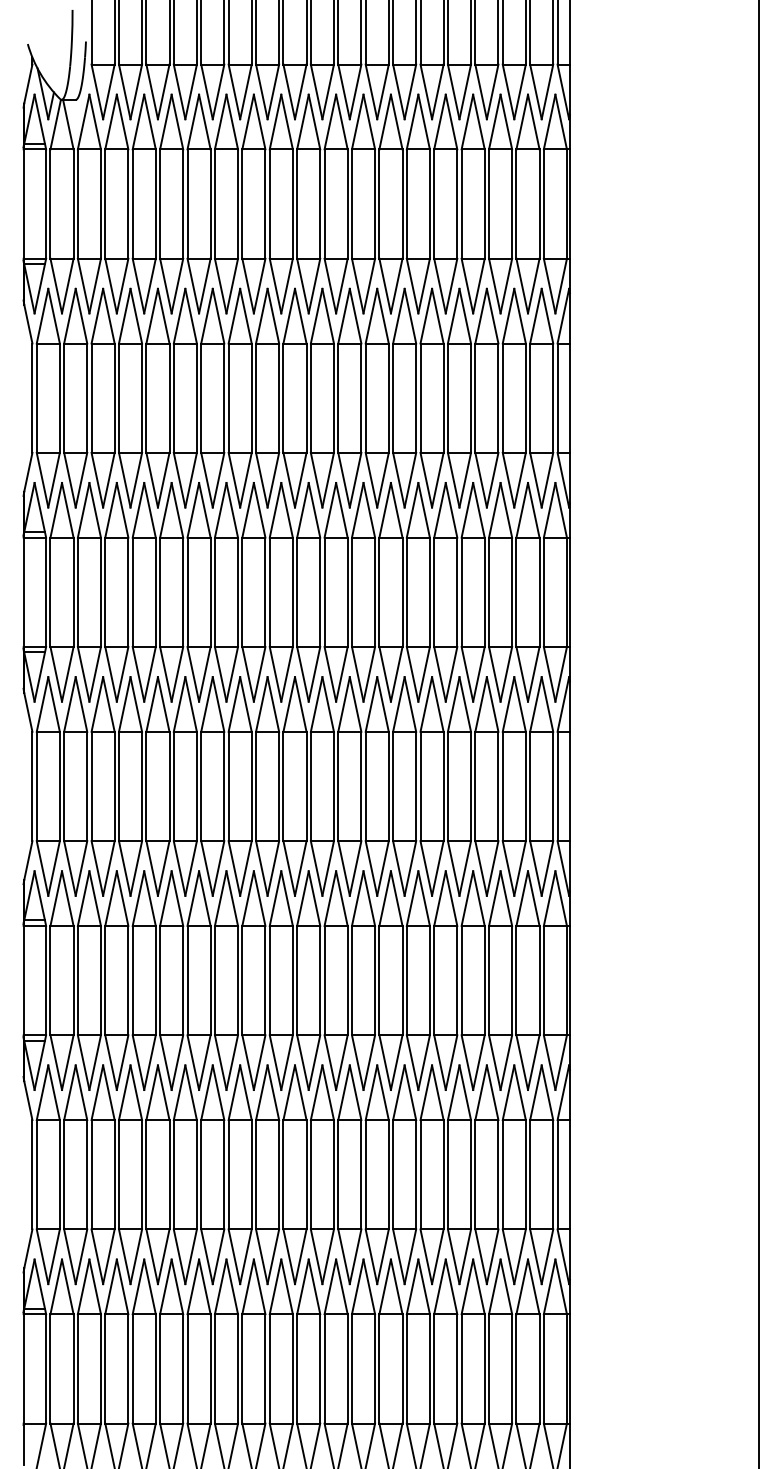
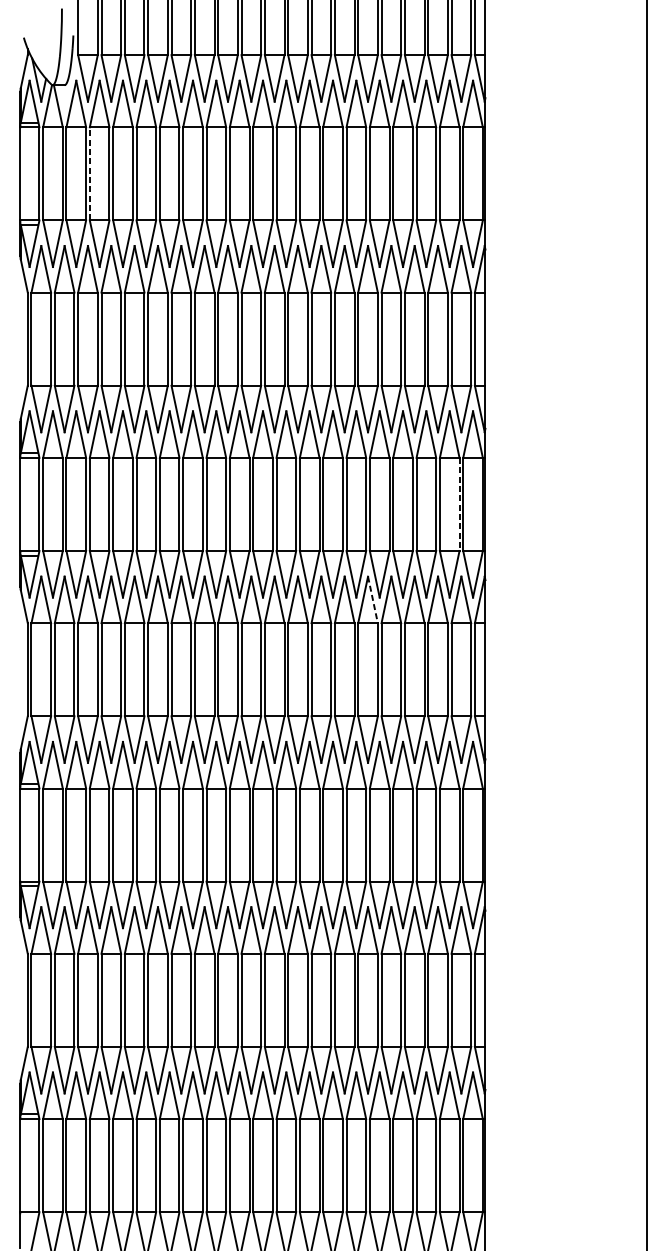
line: (105, 204) -> (89, 174), solid -> dashed
line: (539, 592) -> (459, 504), solid -> dashed
line: (437, 704) -> (372, 599), solid -> dashed

